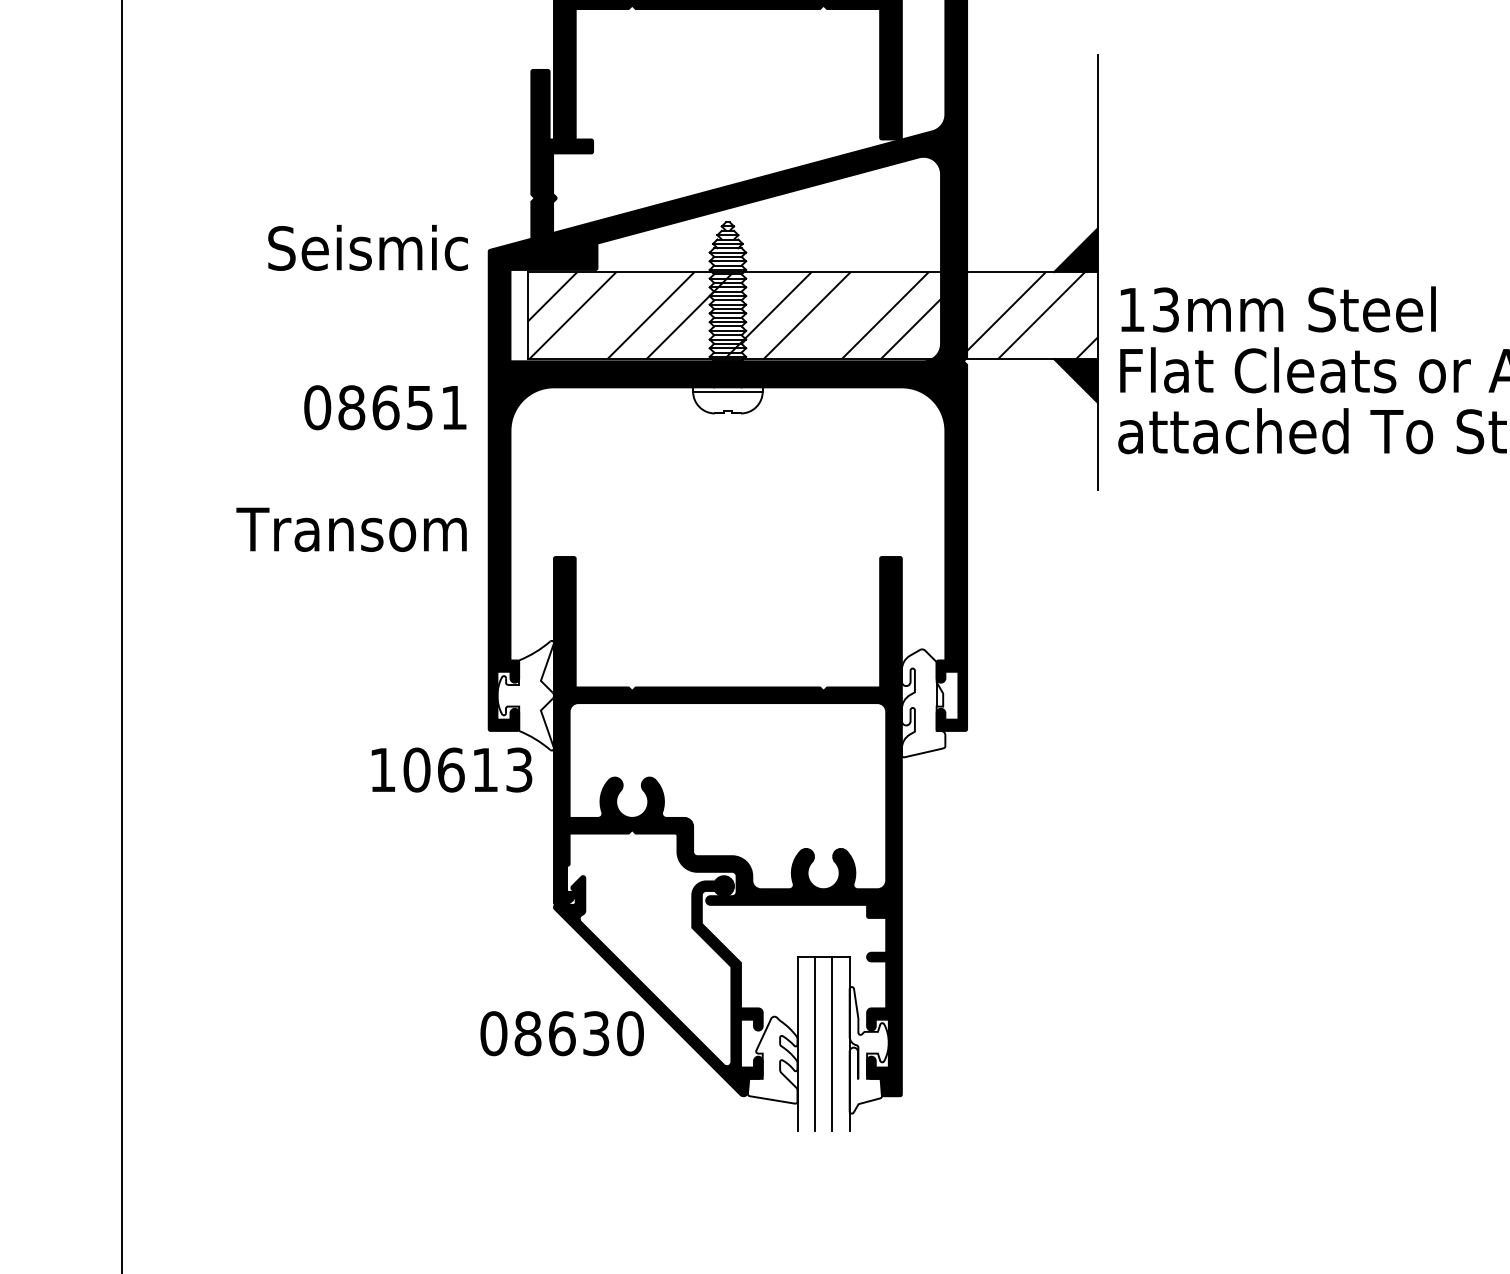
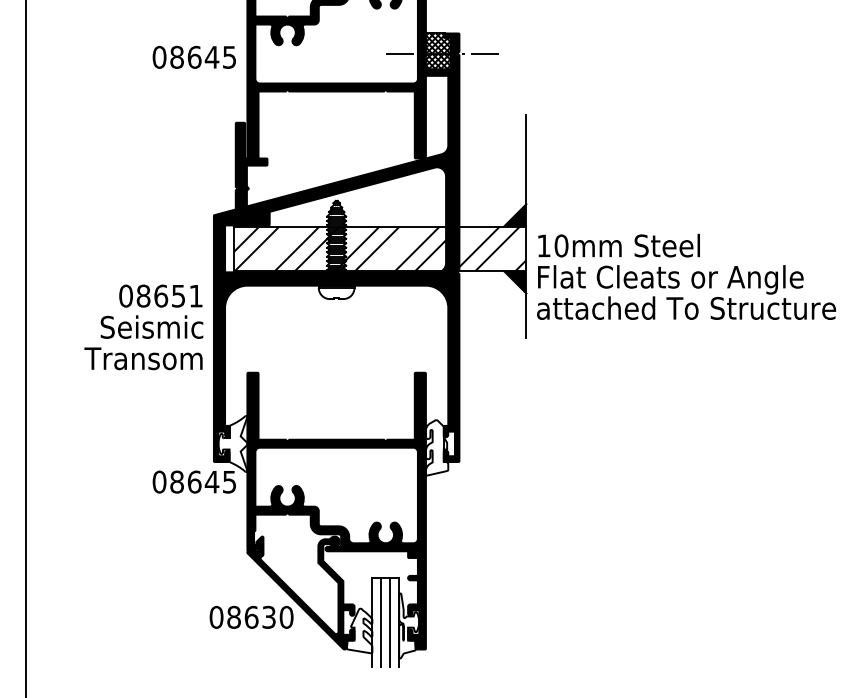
text: (367, 246) -> (151, 326), moved
text: (1165, 309) -> (561, 245), 13mm -> 10mm
text: (450, 768) -> (194, 481), 10613 -> 08645

